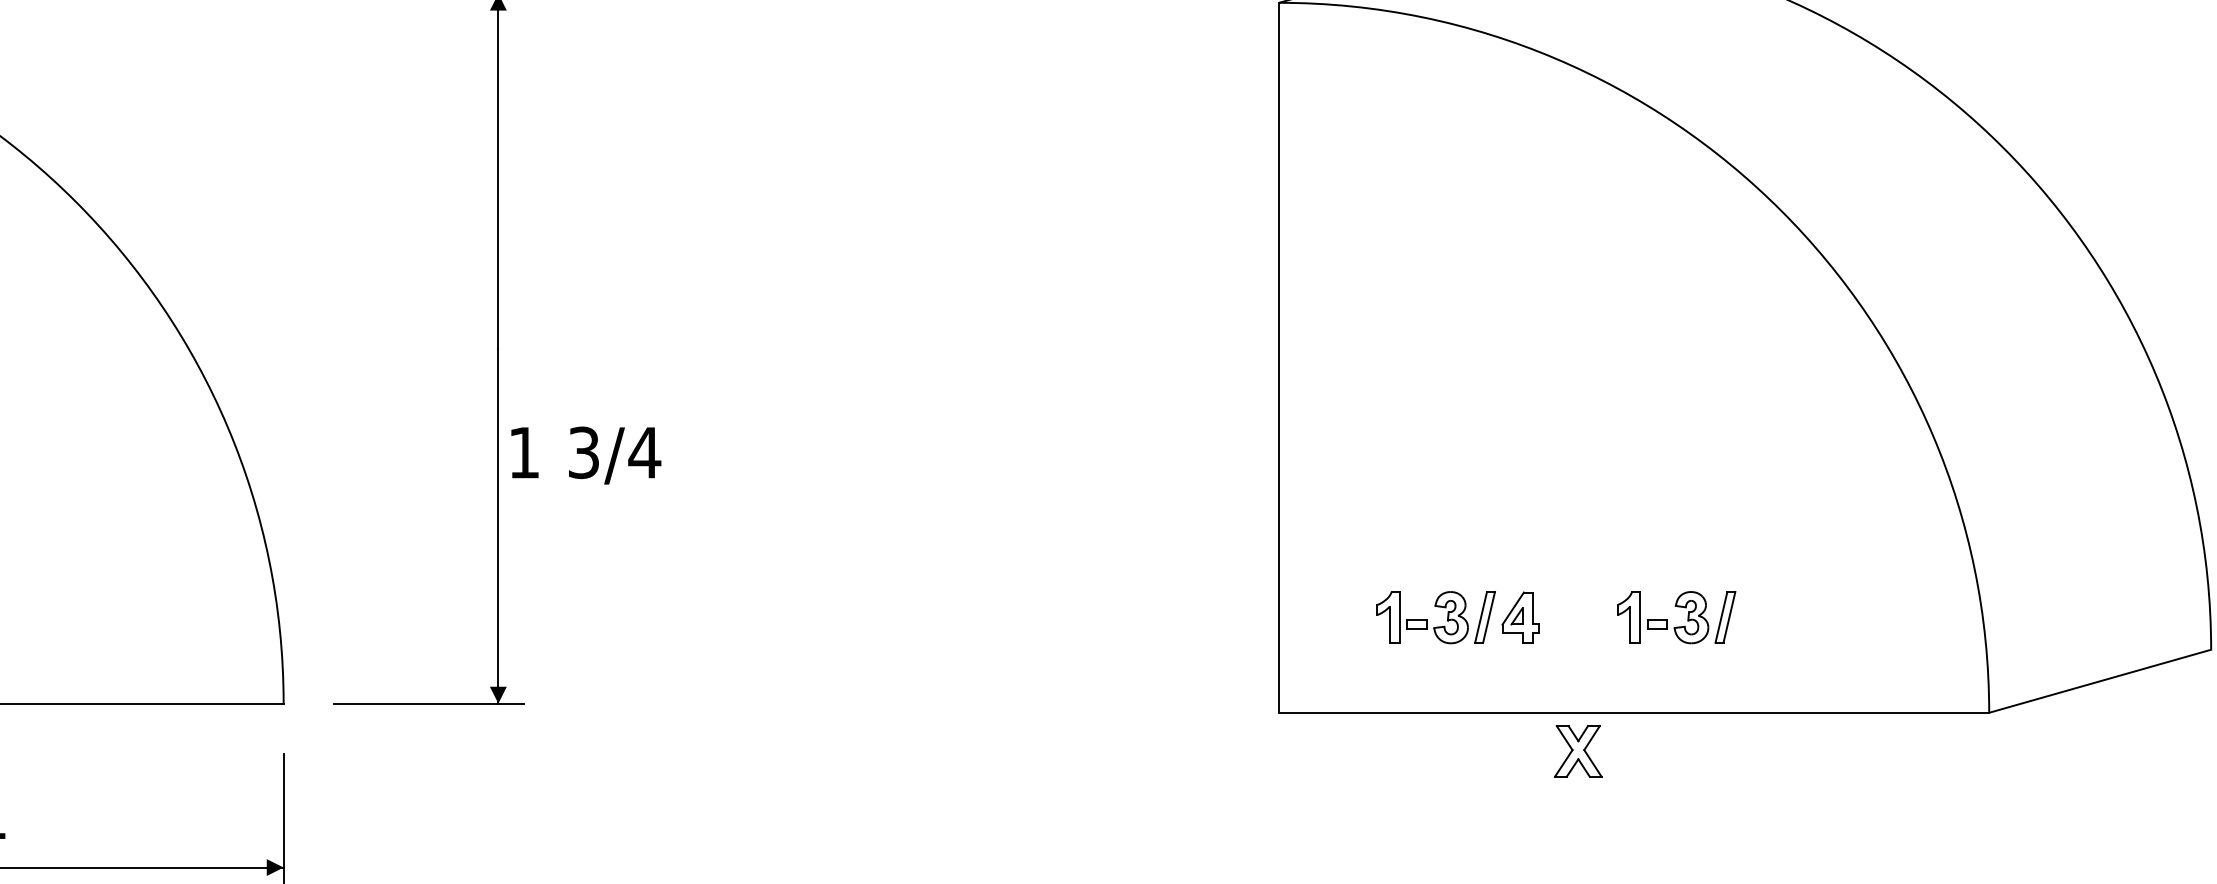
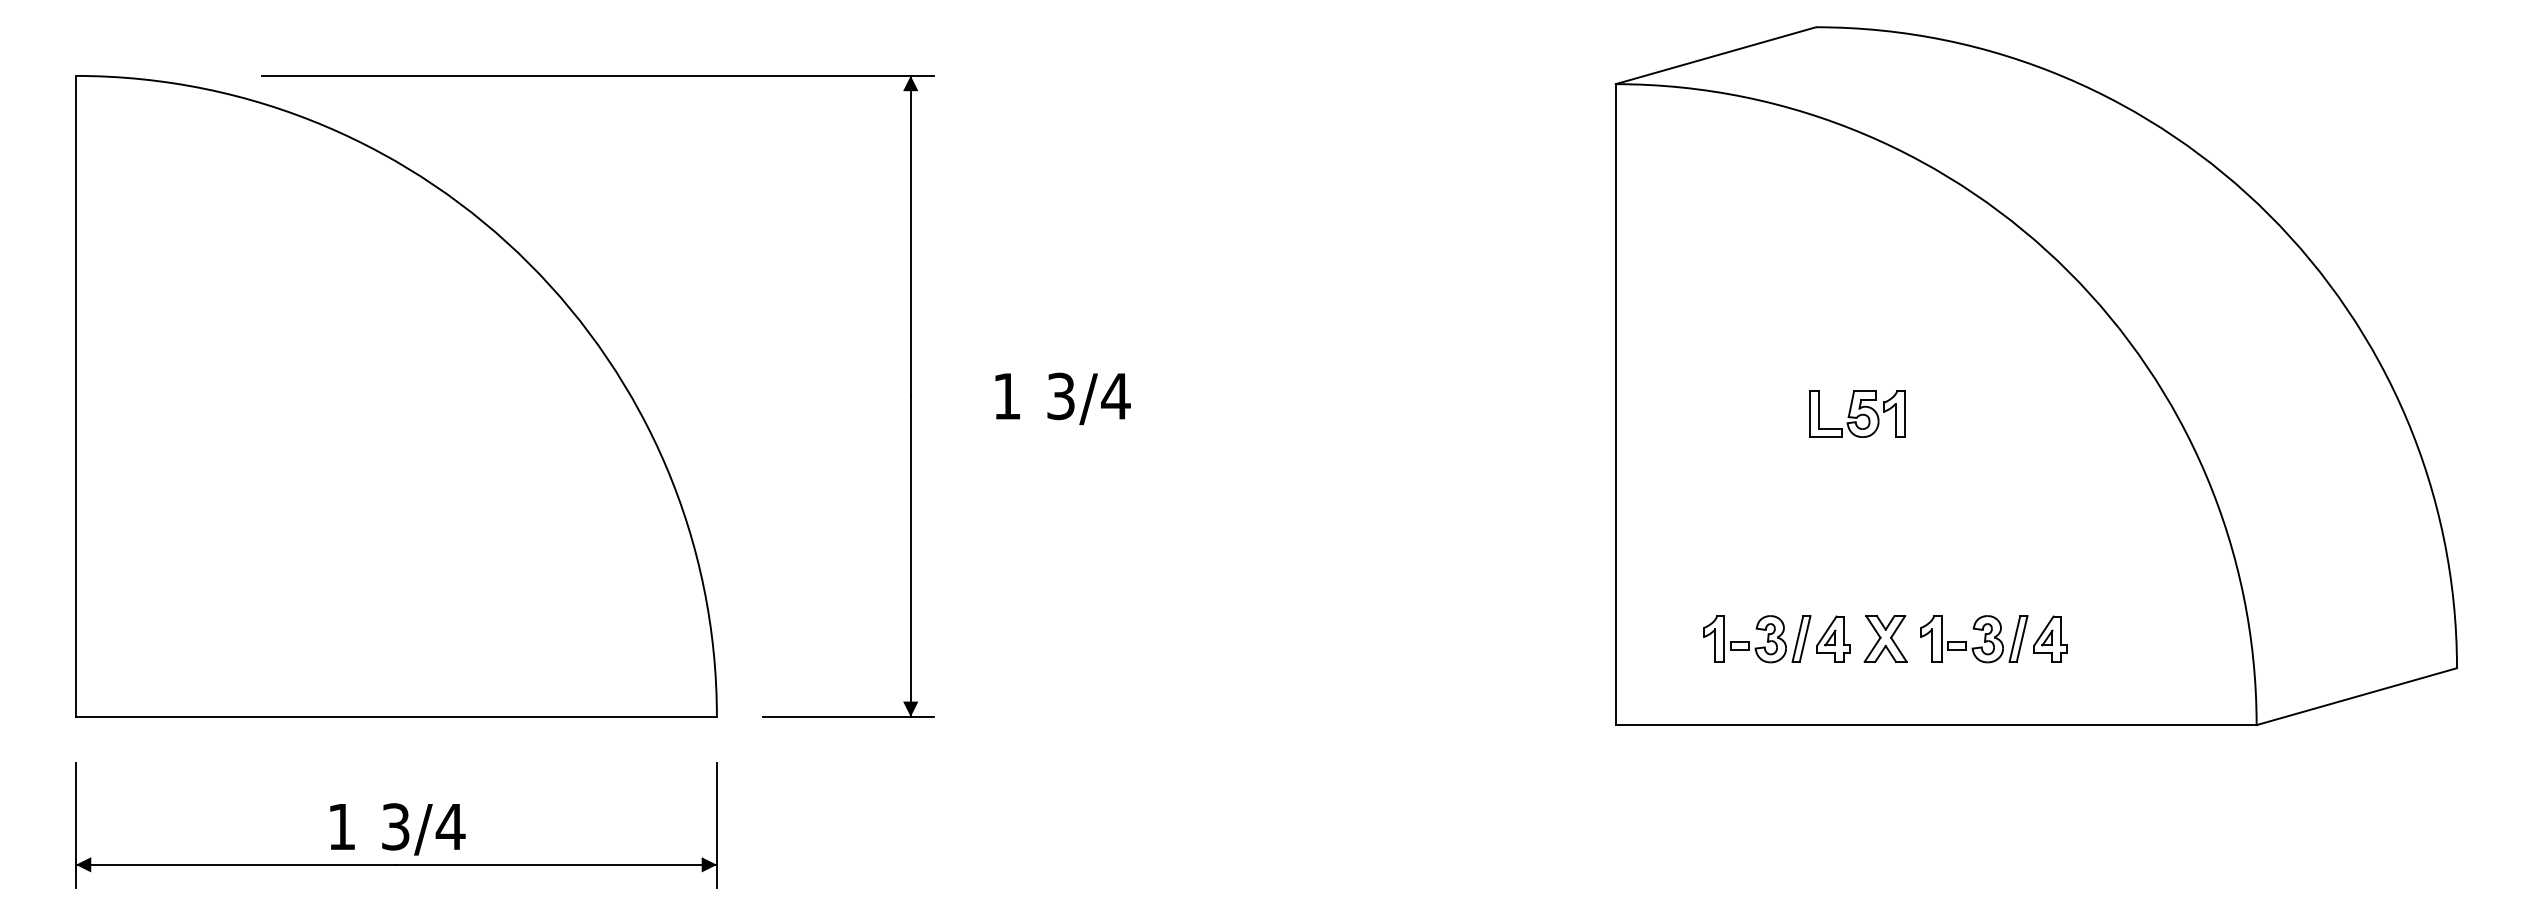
part: (1547, 367) -> (1857, 413), added
text: (585, 455) -> (1062, 398), moved
part: (1760, 616) -> (2050, 638), added
part: (1578, 750) -> (1885, 638), moved

